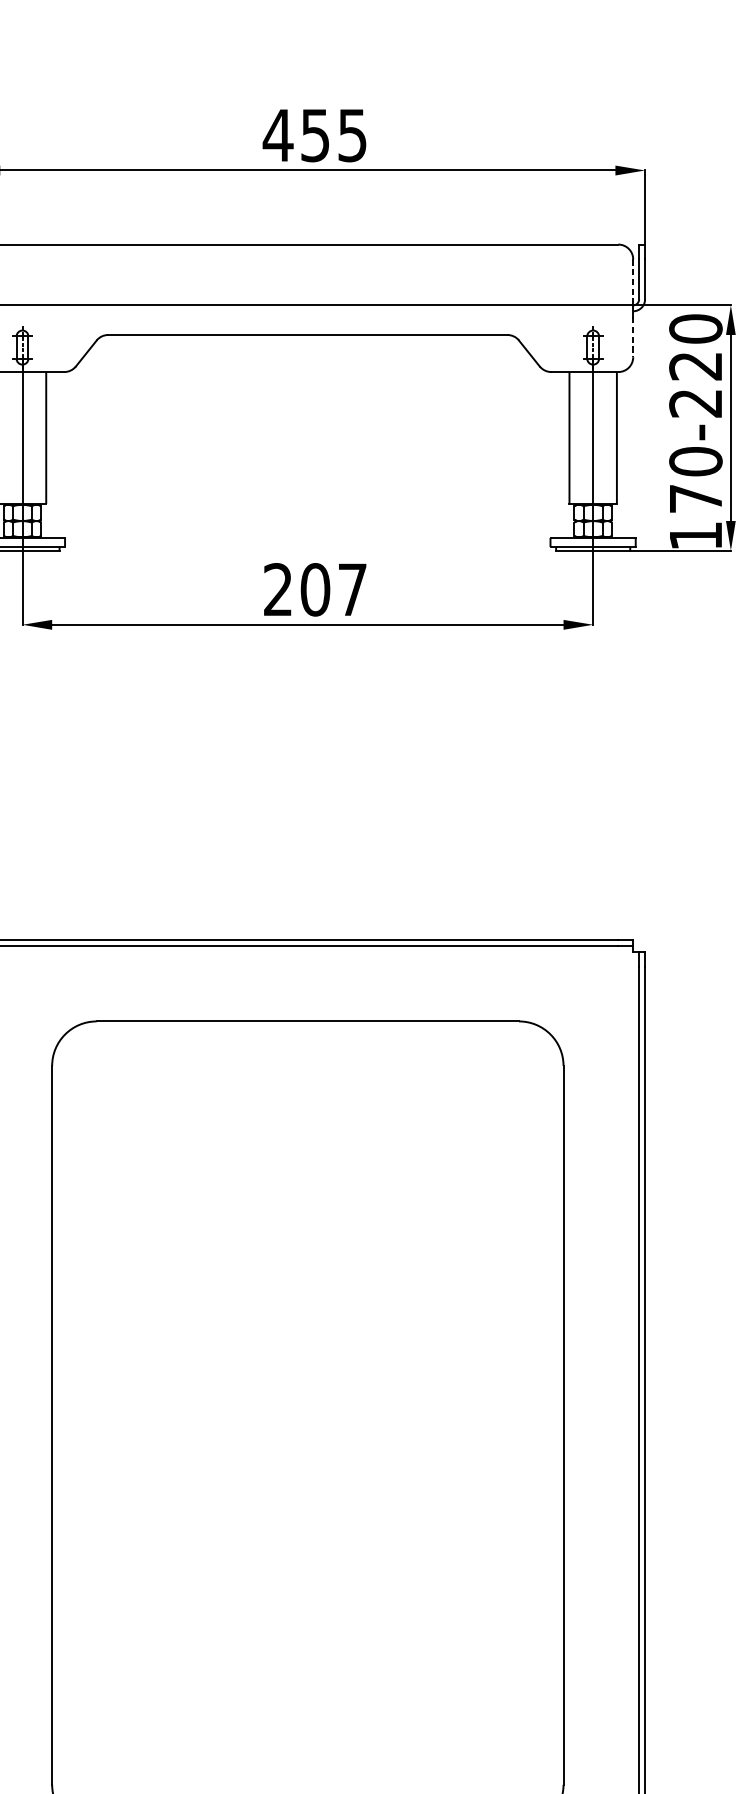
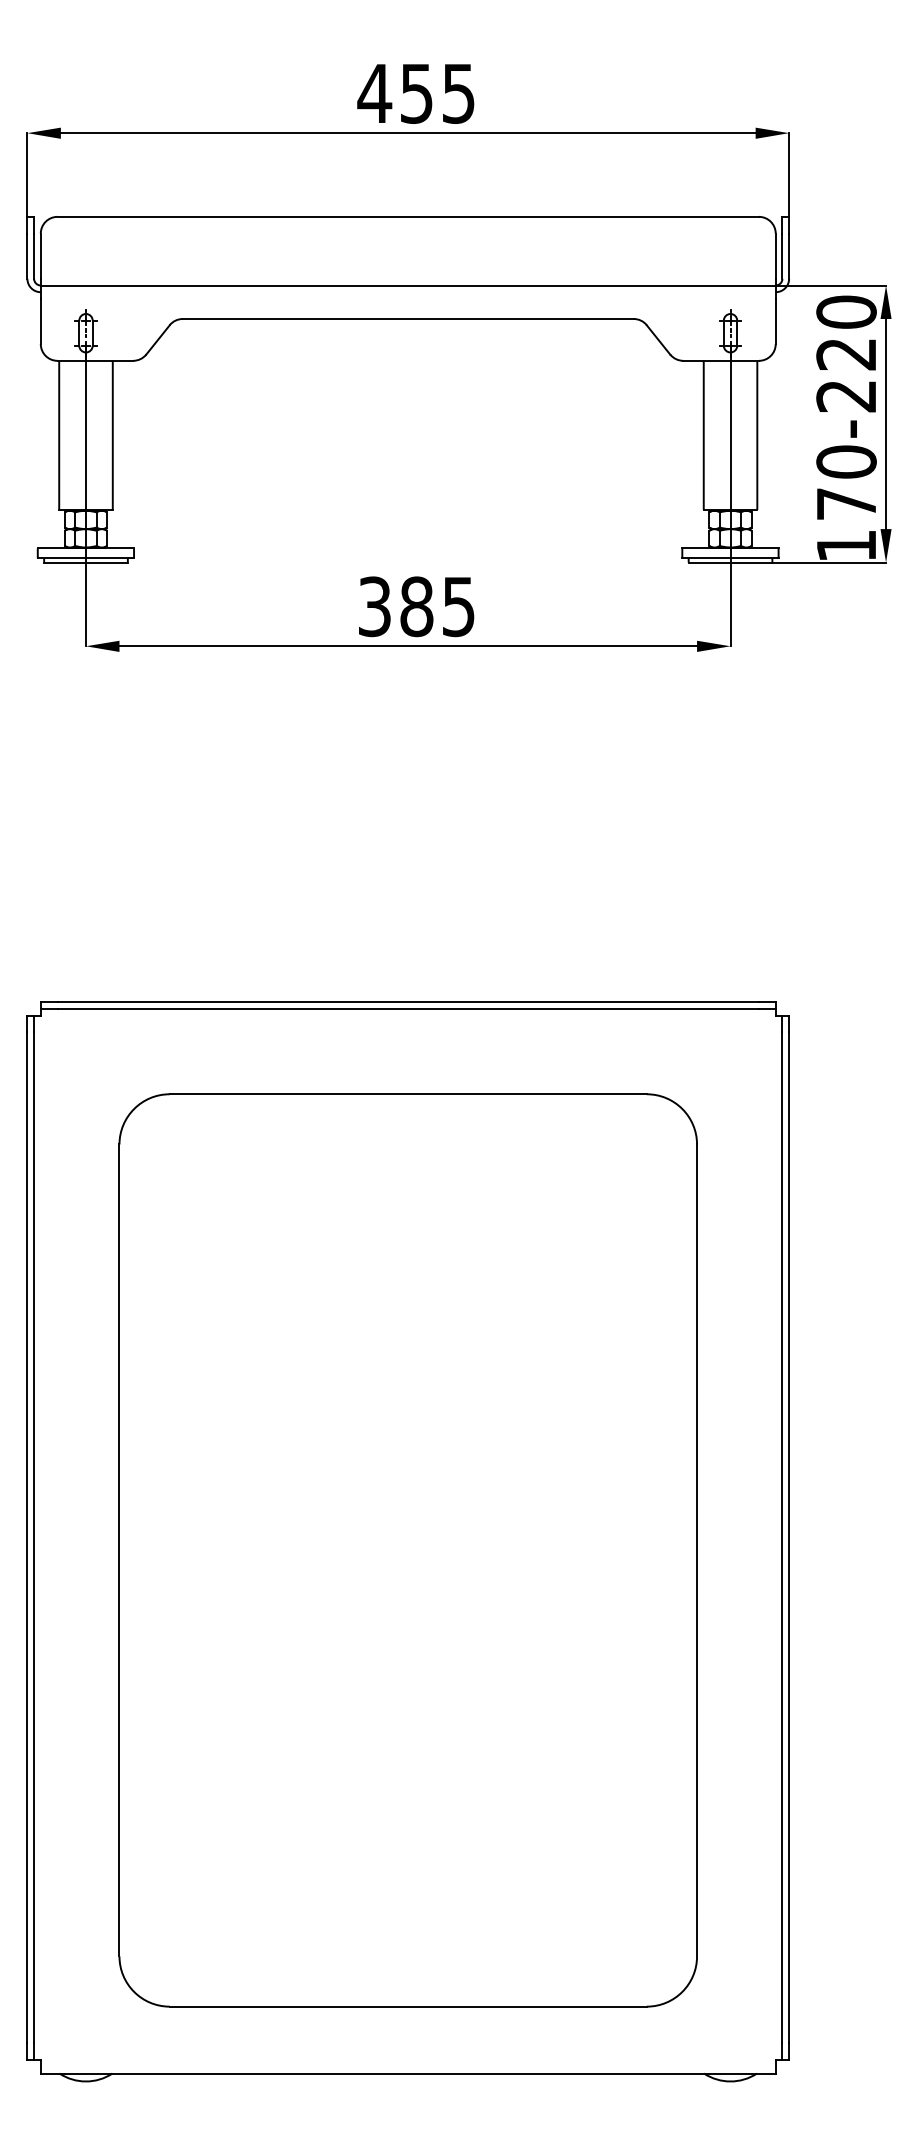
line: (633, 279) -> (775, 256), dashed -> solid
line: (633, 337) -> (775, 321), dashed -> solid
text: (315, 589) -> (416, 606), 207 -> 385

